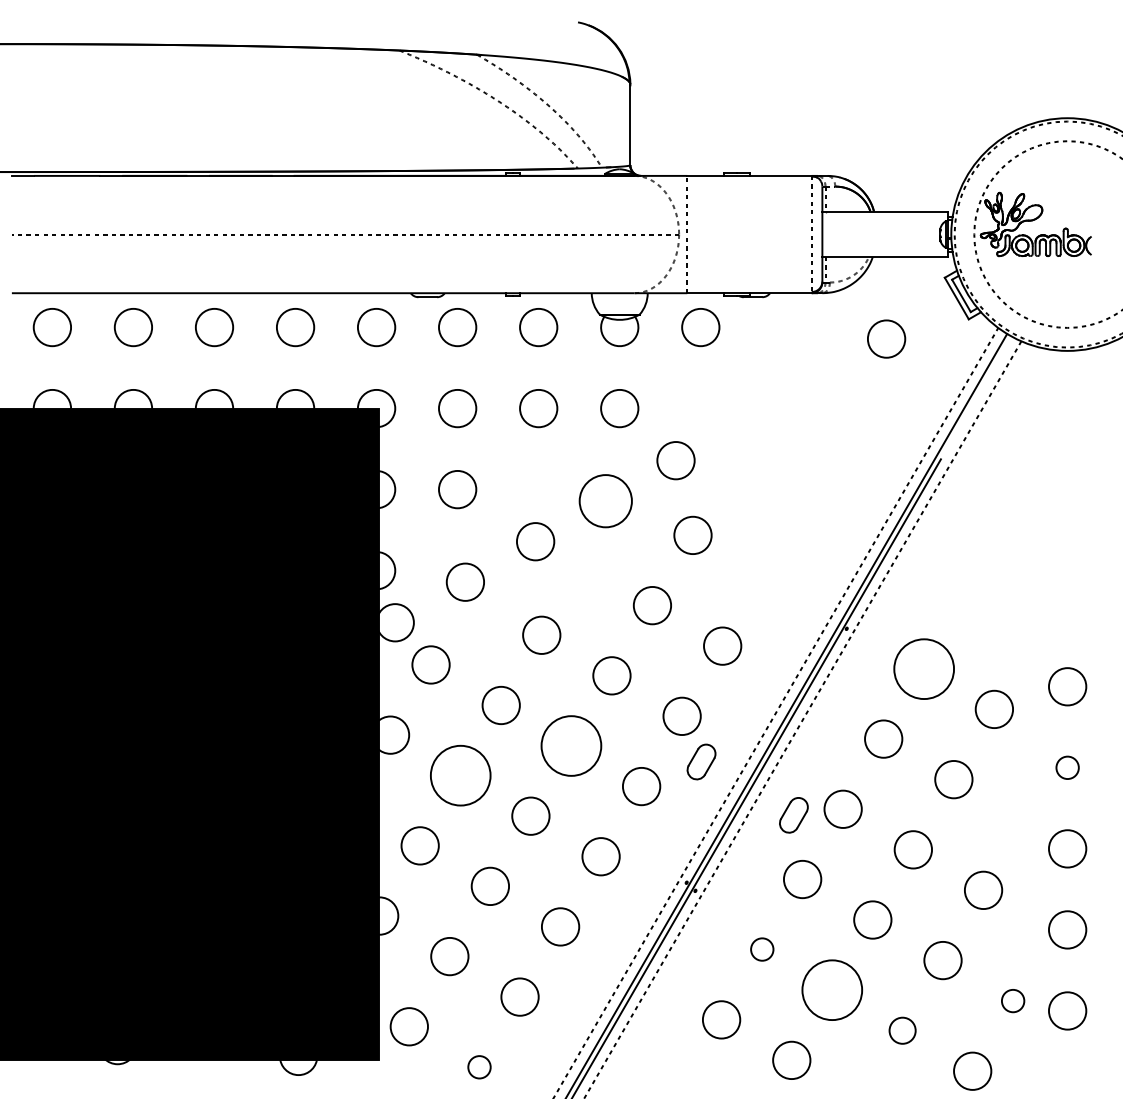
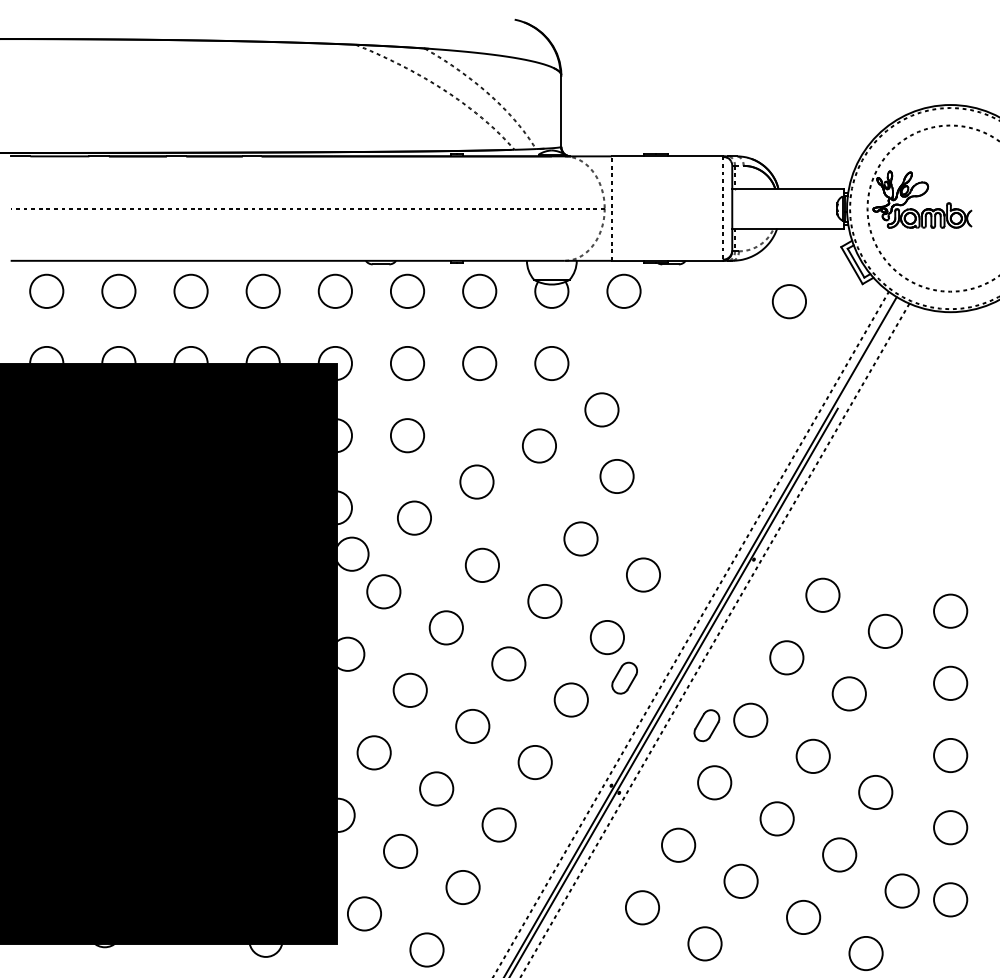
circle: (605, 500) -> (539, 445), size x0.71
circle: (923, 667) -> (822, 594), size x0.62
circle: (571, 745) -> (508, 663), size x0.62
circle: (1067, 767) -> (950, 683), size x1.67
circle: (459, 774) -> (409, 689), size x0.62
circle: (761, 948) -> (678, 844), size x1.67
circle: (831, 989) -> (740, 880), size x0.62
circle: (1012, 1000) -> (901, 890), size x1.67
circle: (902, 1030) -> (803, 917), size x1.43
circle: (478, 1066) -> (426, 949), size x1.67

